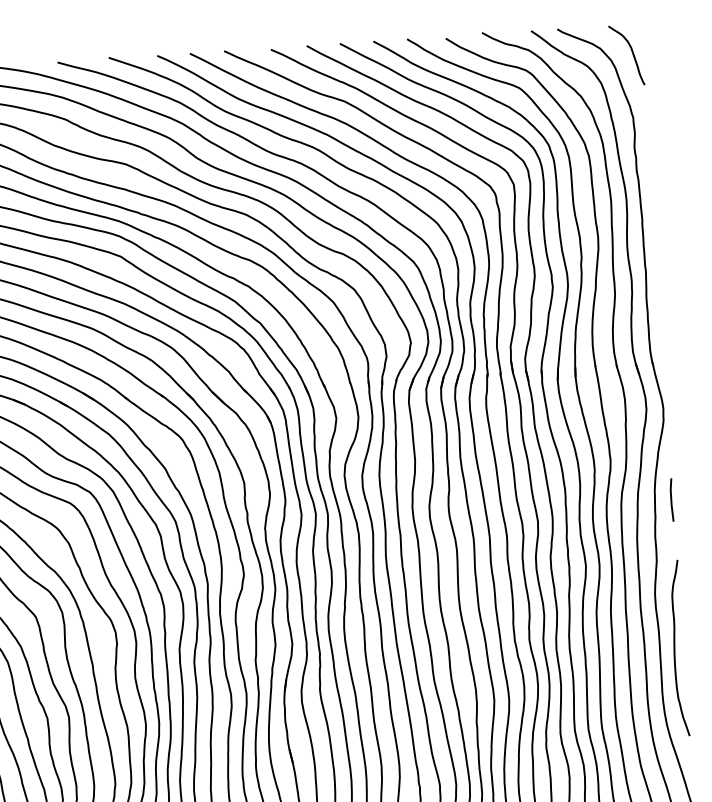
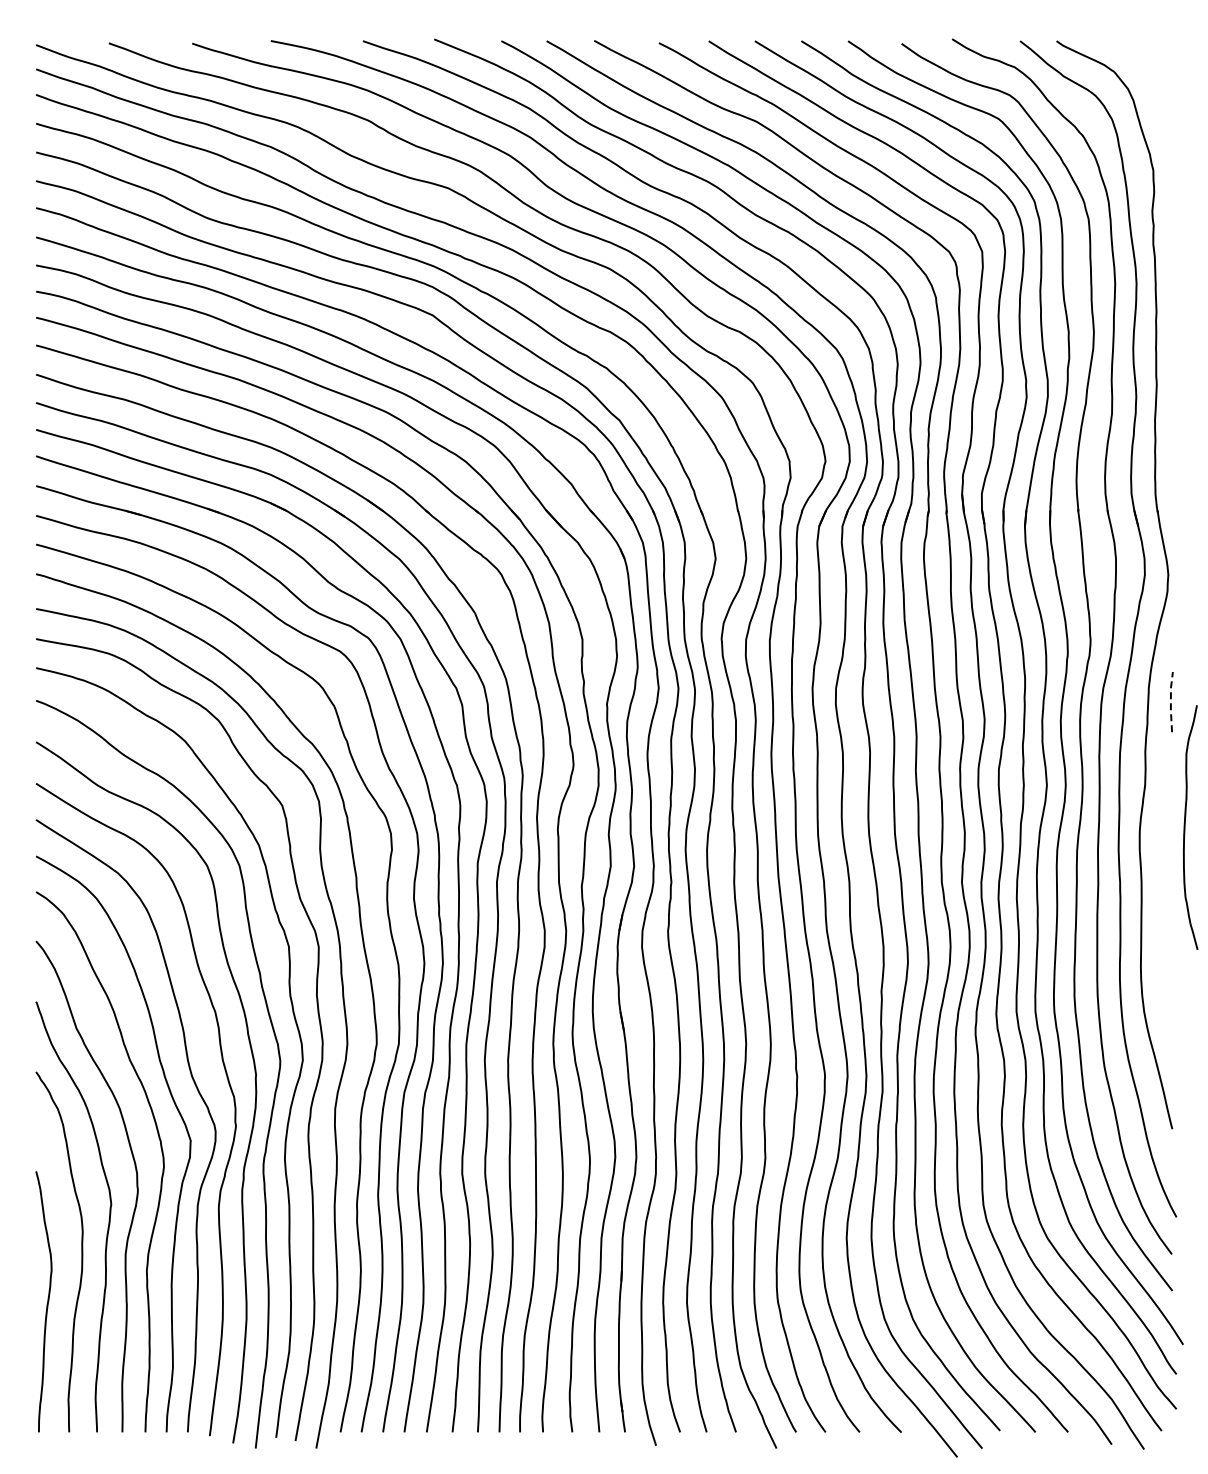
curve: (631, 52) -> (1157, 80), removed
line: (671, 500) -> (1170, 702), solid -> dashed
curve: (675, 648) -> (1185, 827), moved

